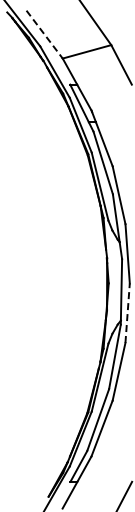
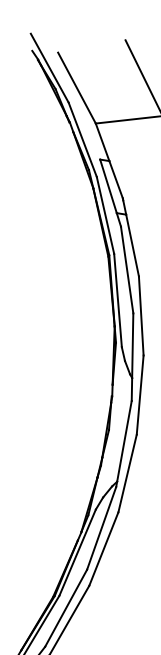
line: (44, 35) -> (76, 89), dashed -> solid
line: (127, 313) -> (127, 473), dashed -> solid

